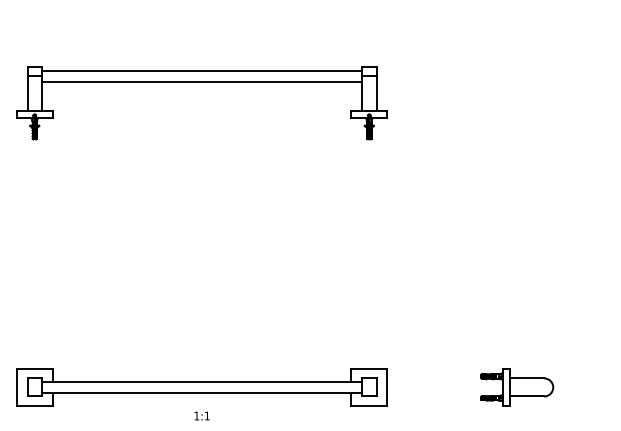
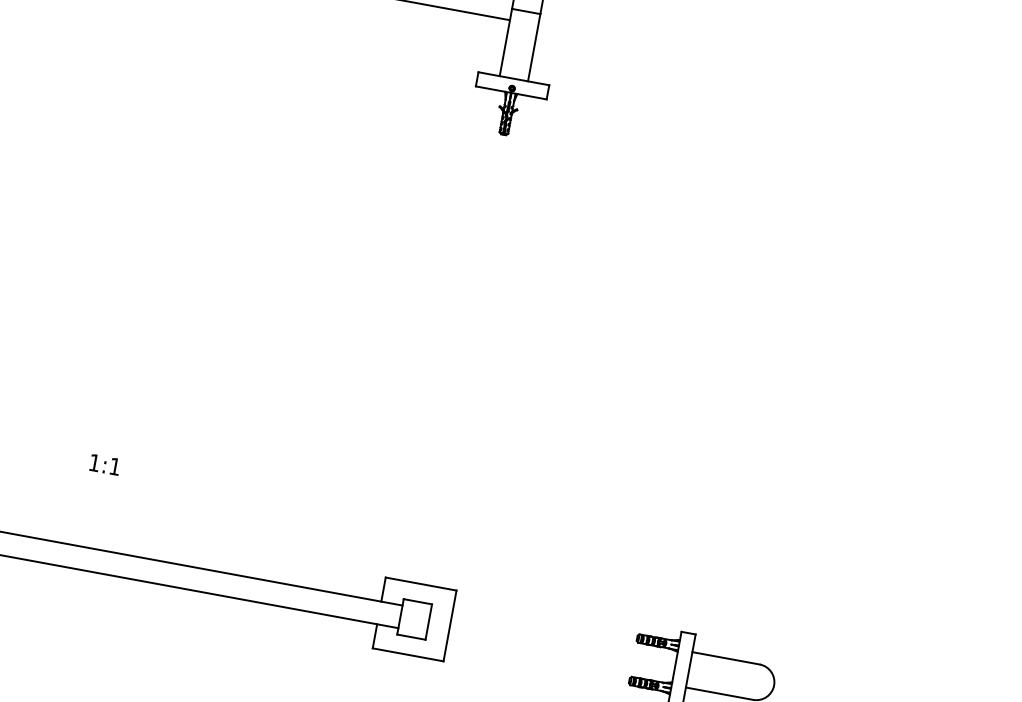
text: (201, 415) -> (104, 463), moved

